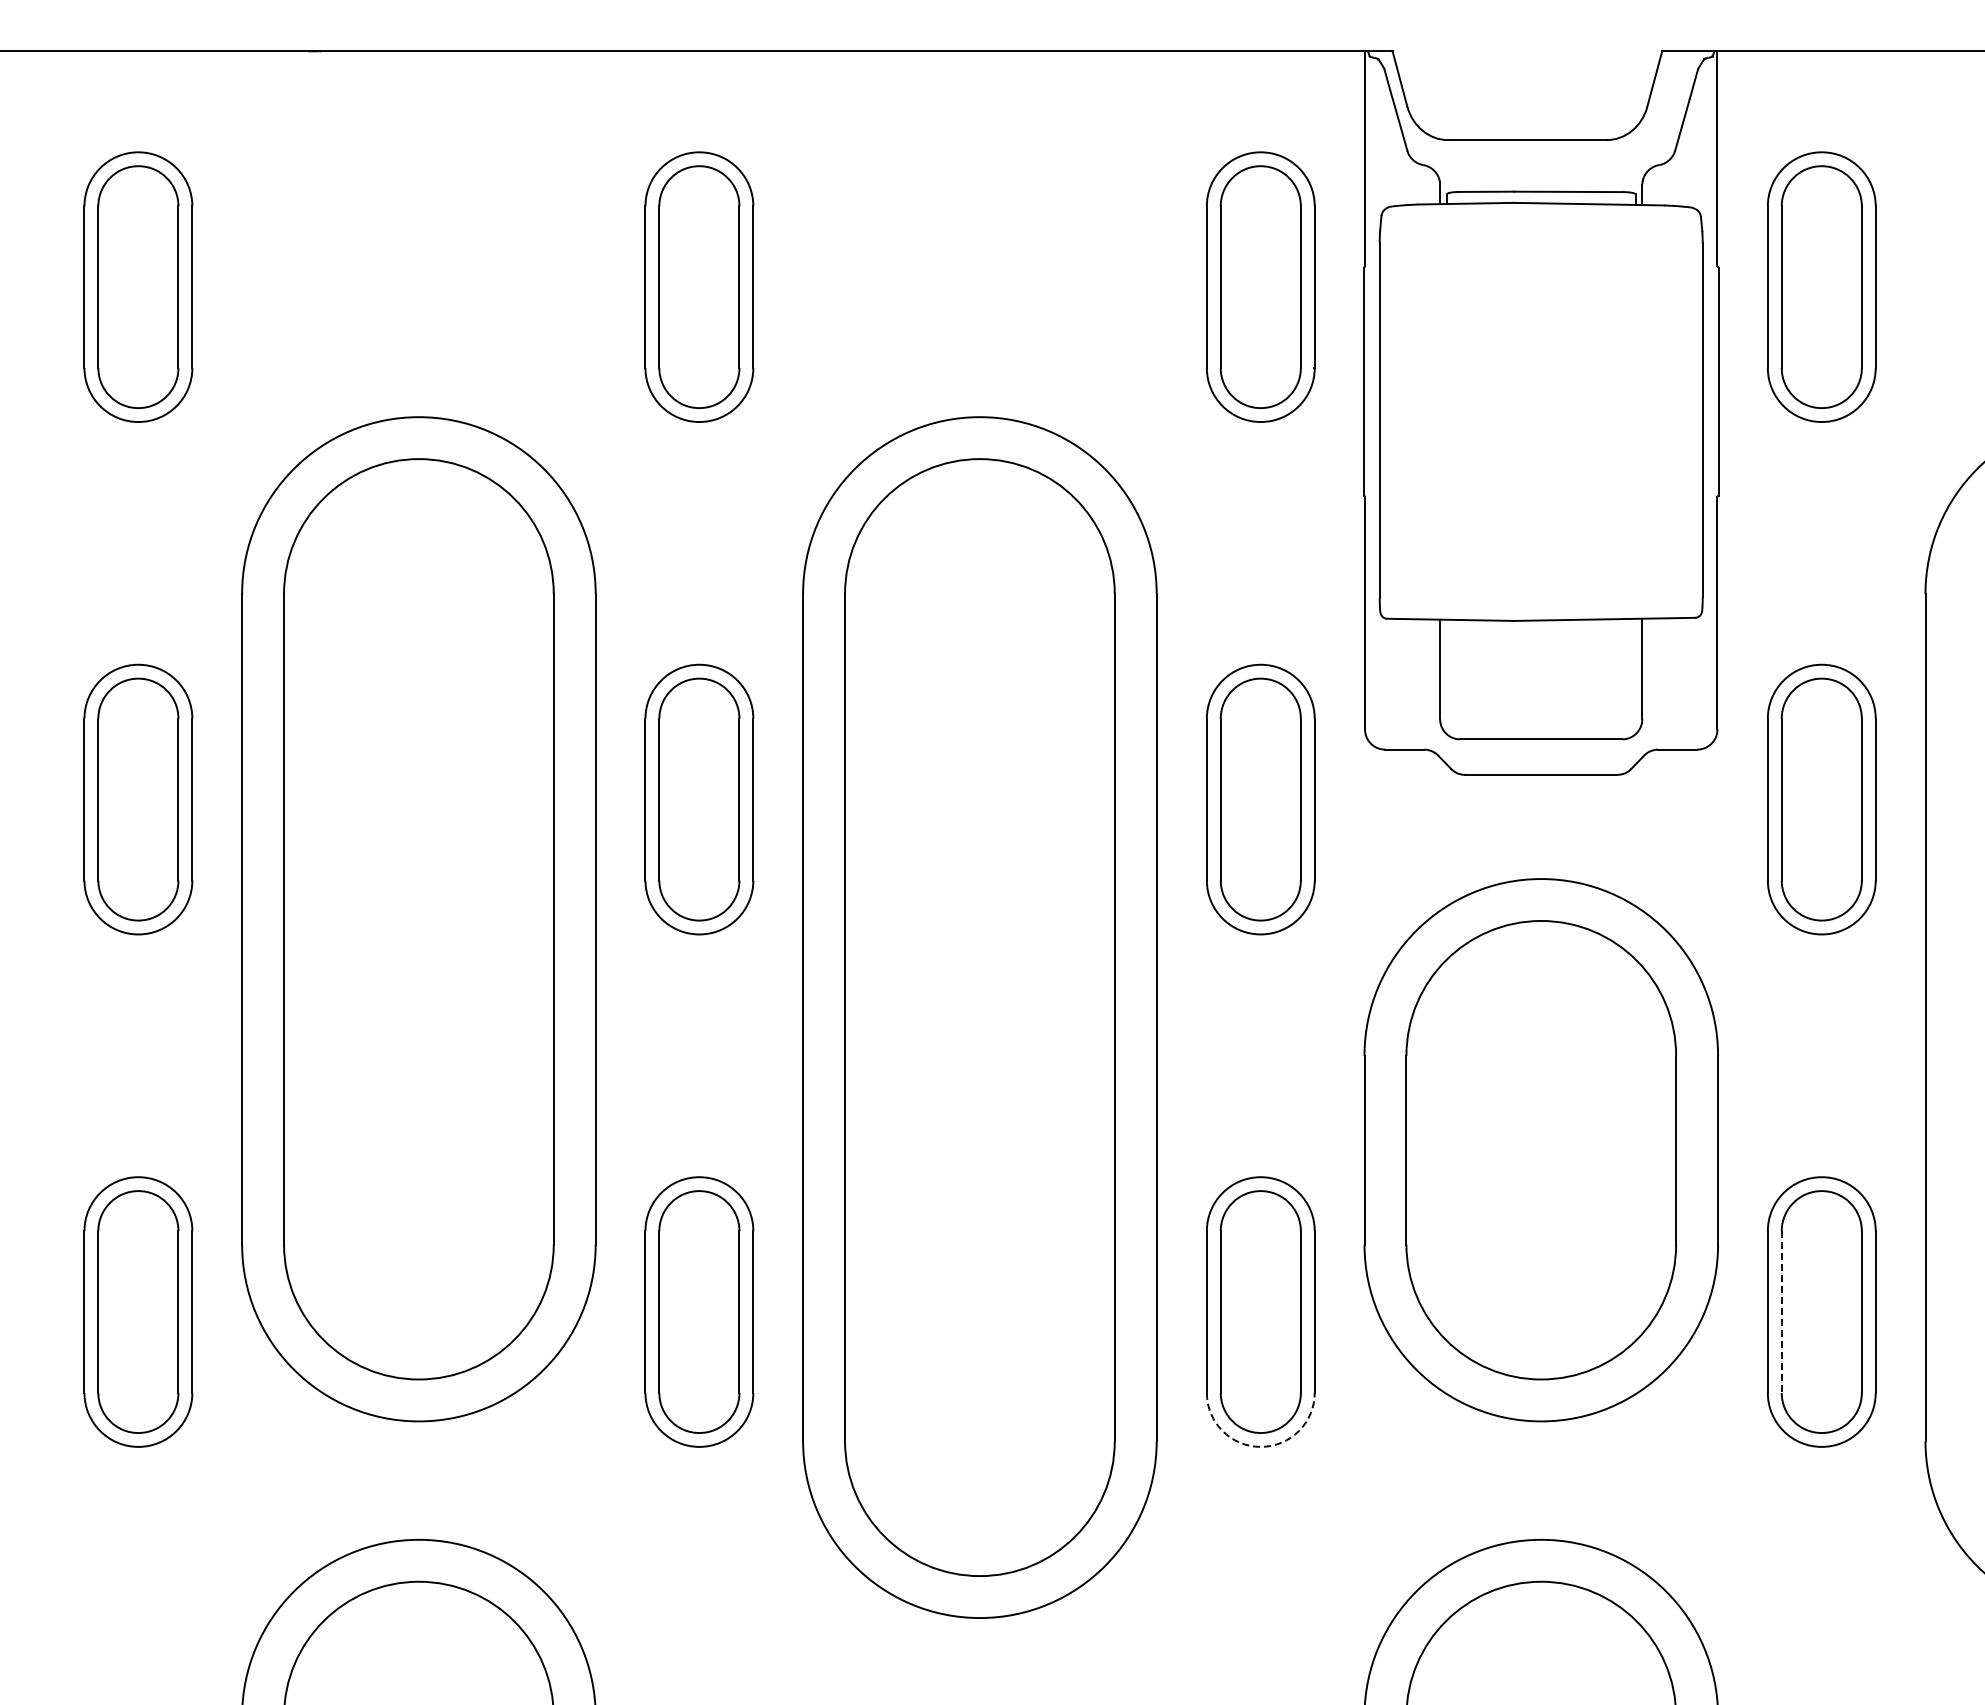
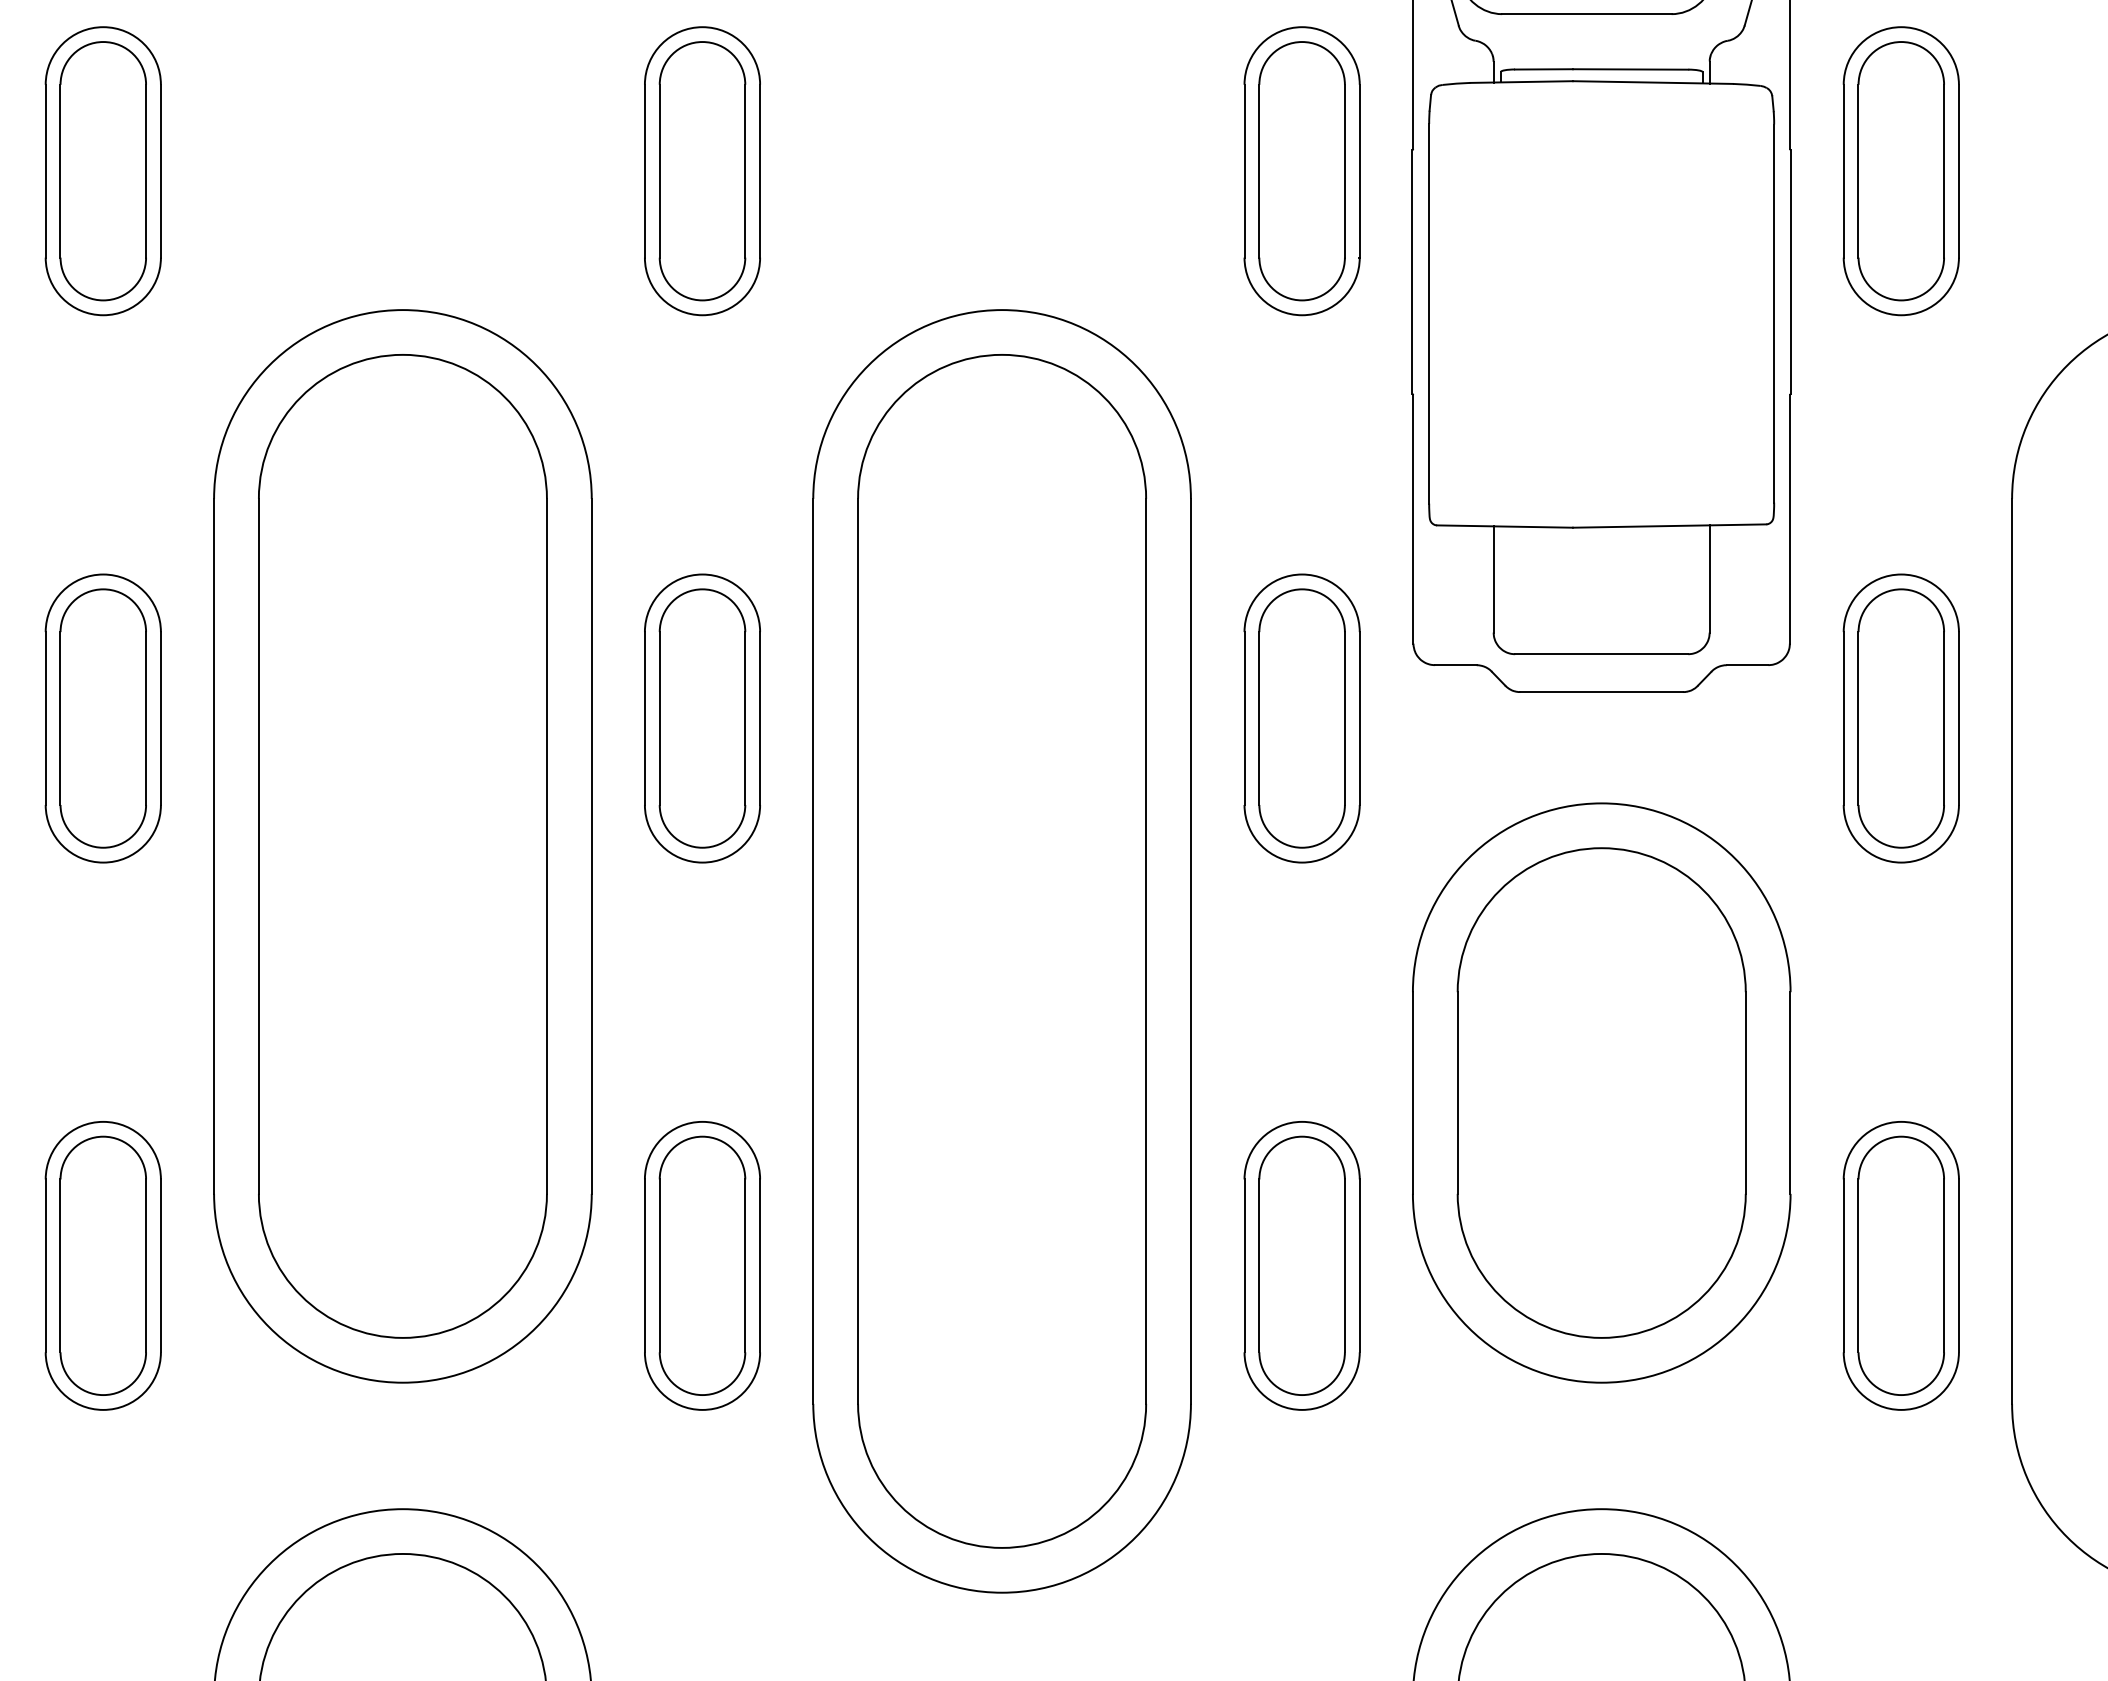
line: (1781, 1312) -> (1858, 1266), dashed -> solid
arc: (1260, 1446) -> (1301, 1409), dashed -> solid

